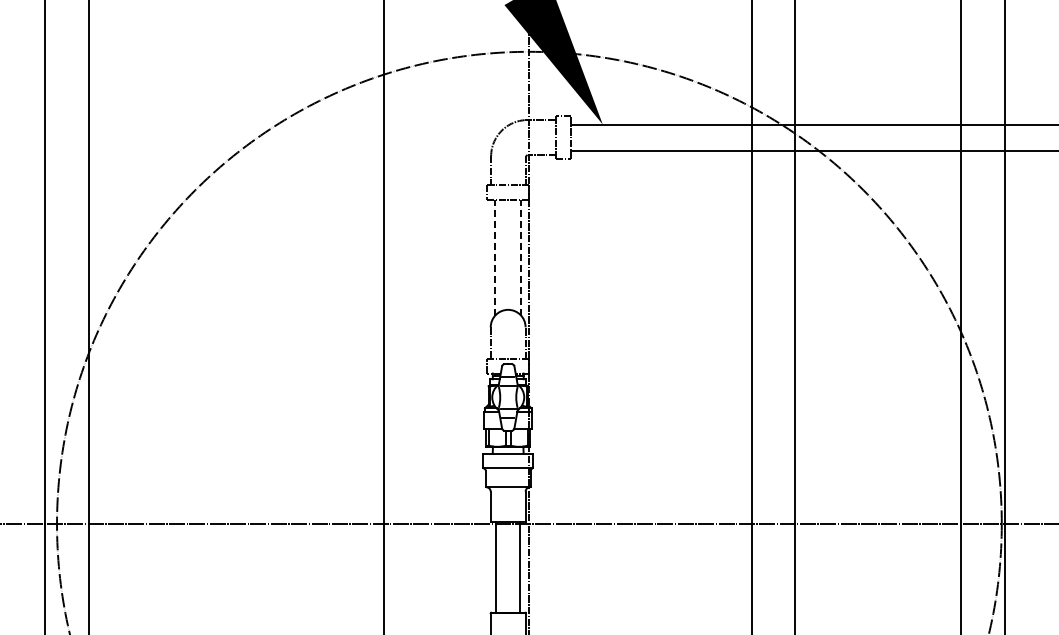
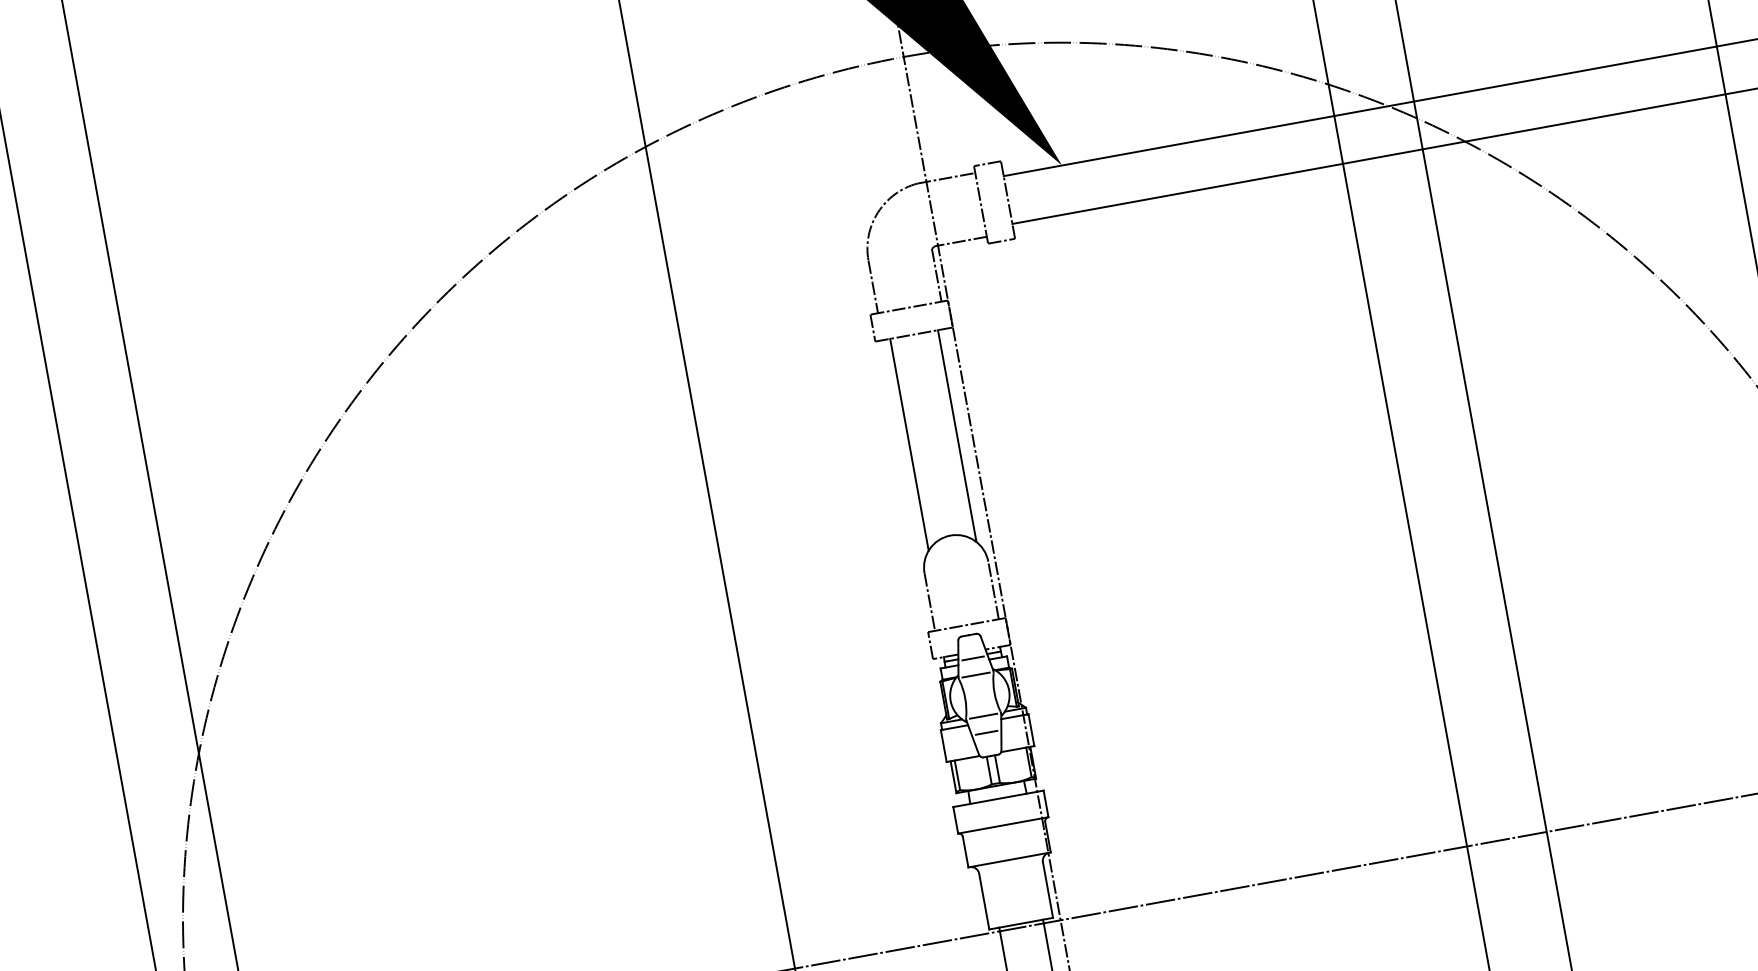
line: (495, 257) -> (910, 444), dashed -> solid
line: (521, 257) -> (957, 435), dashed -> solid

